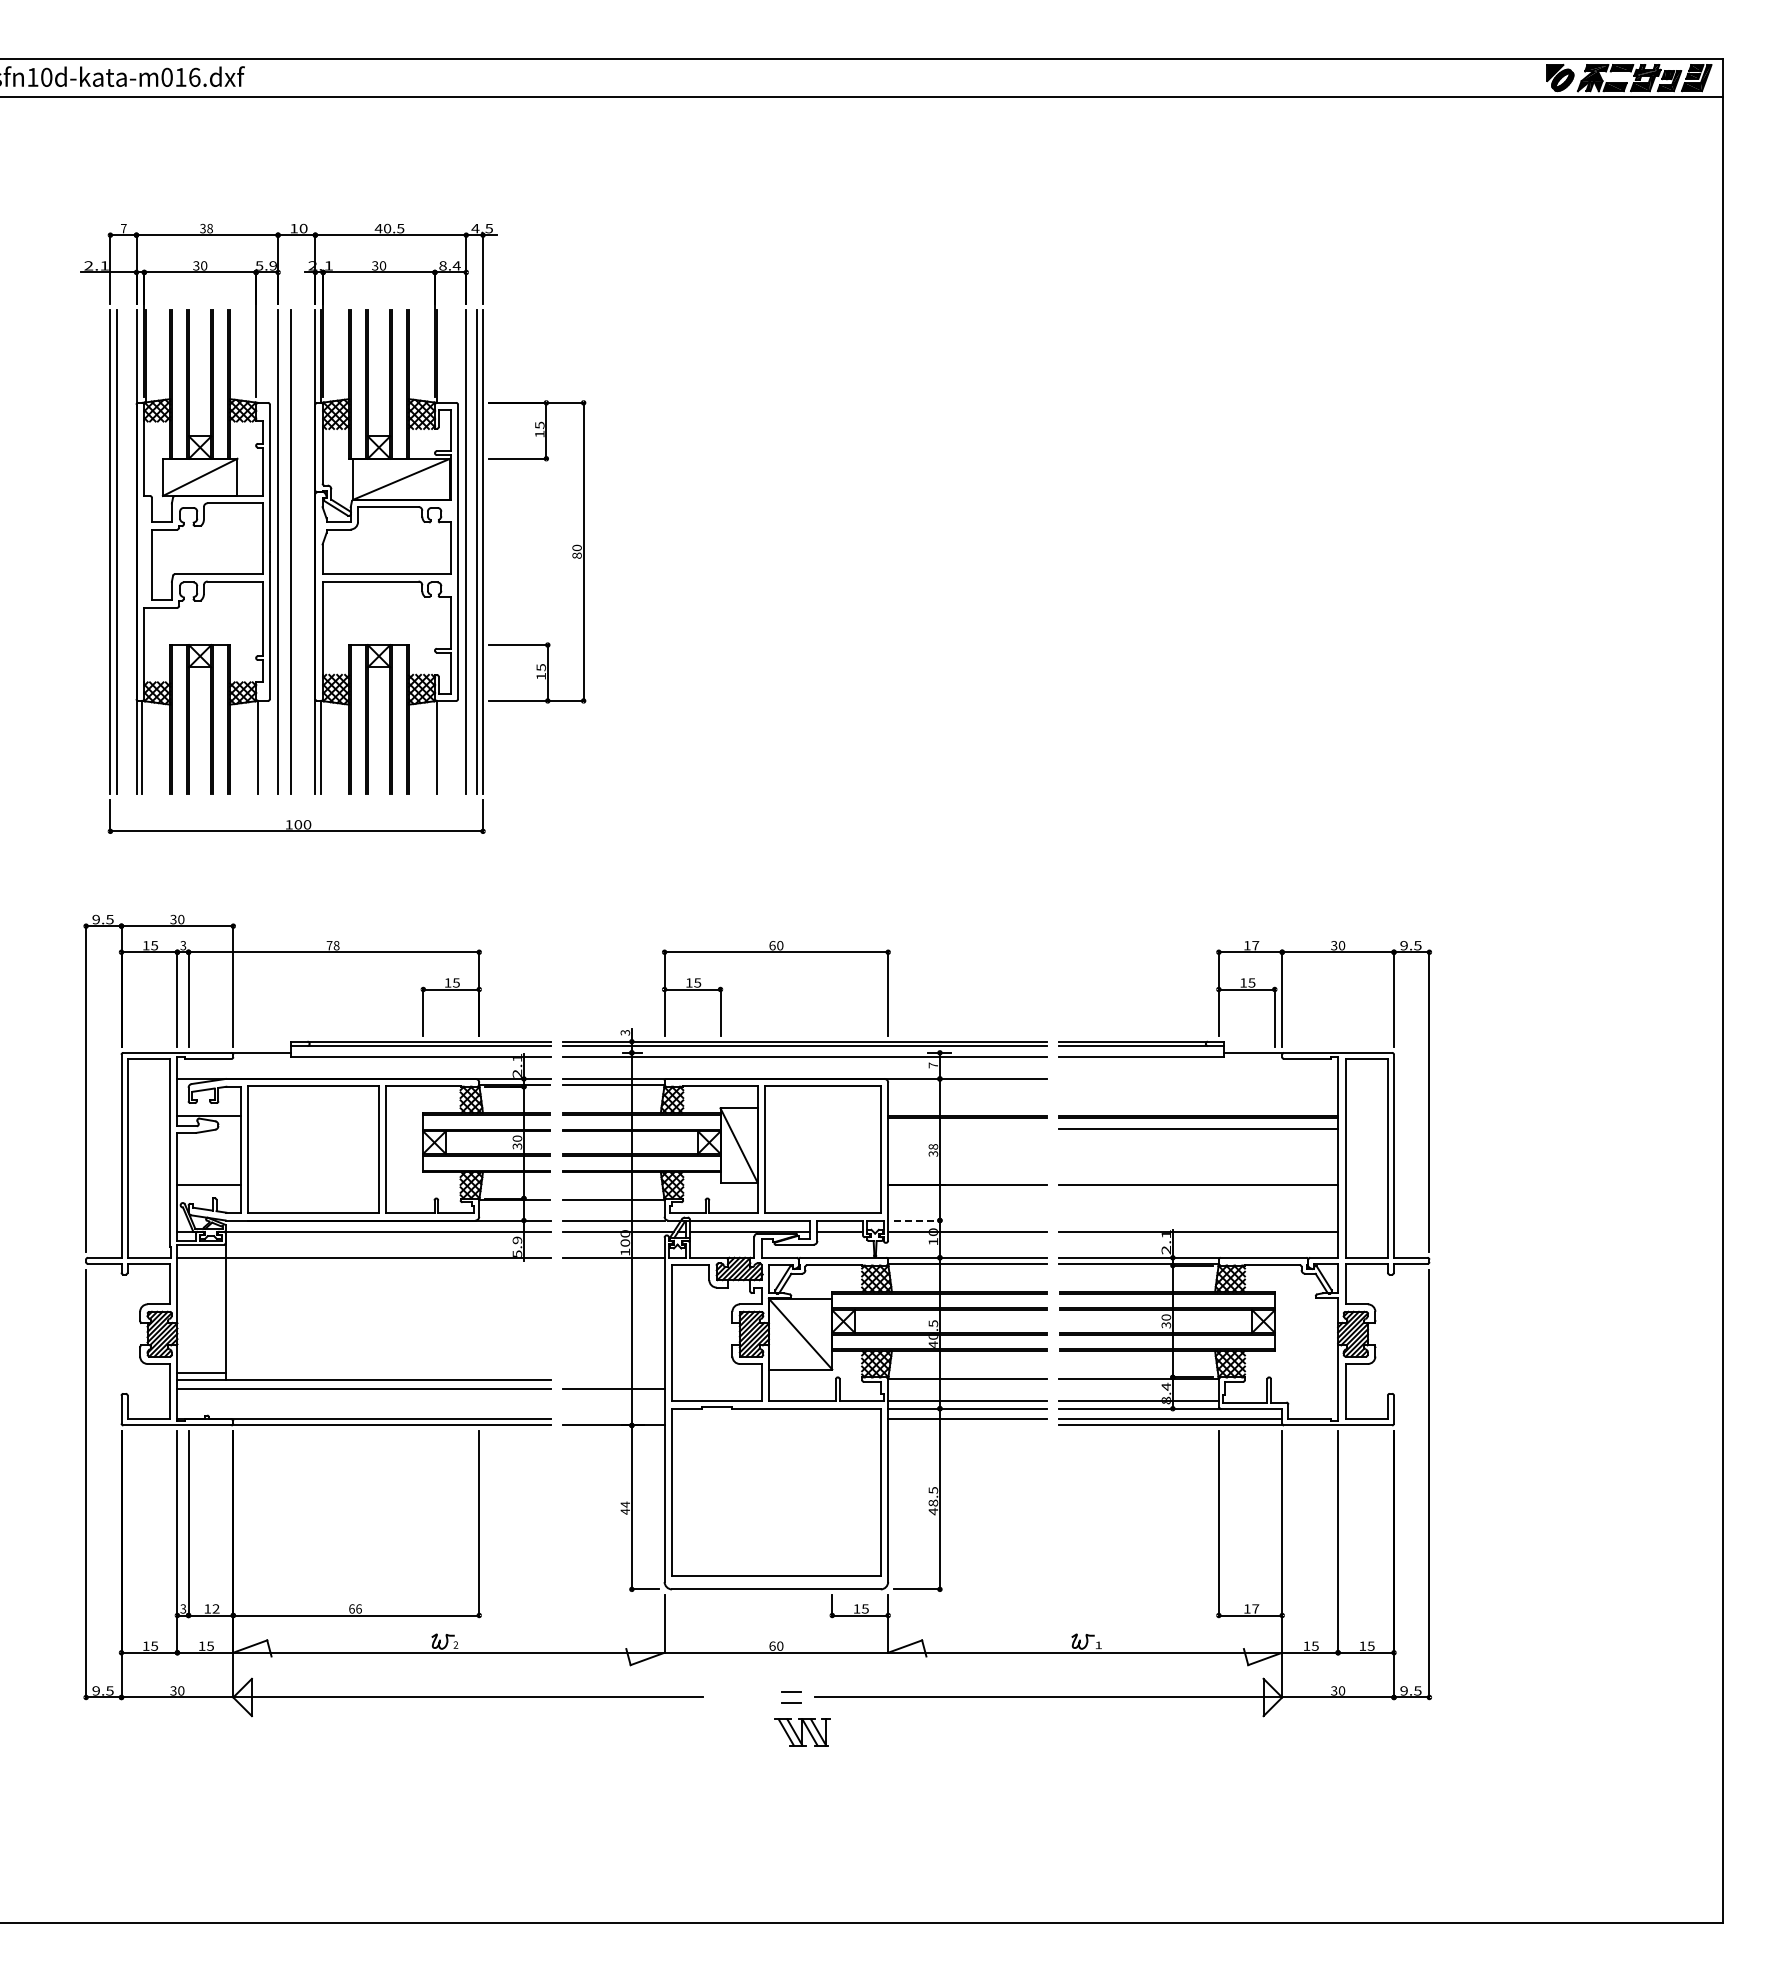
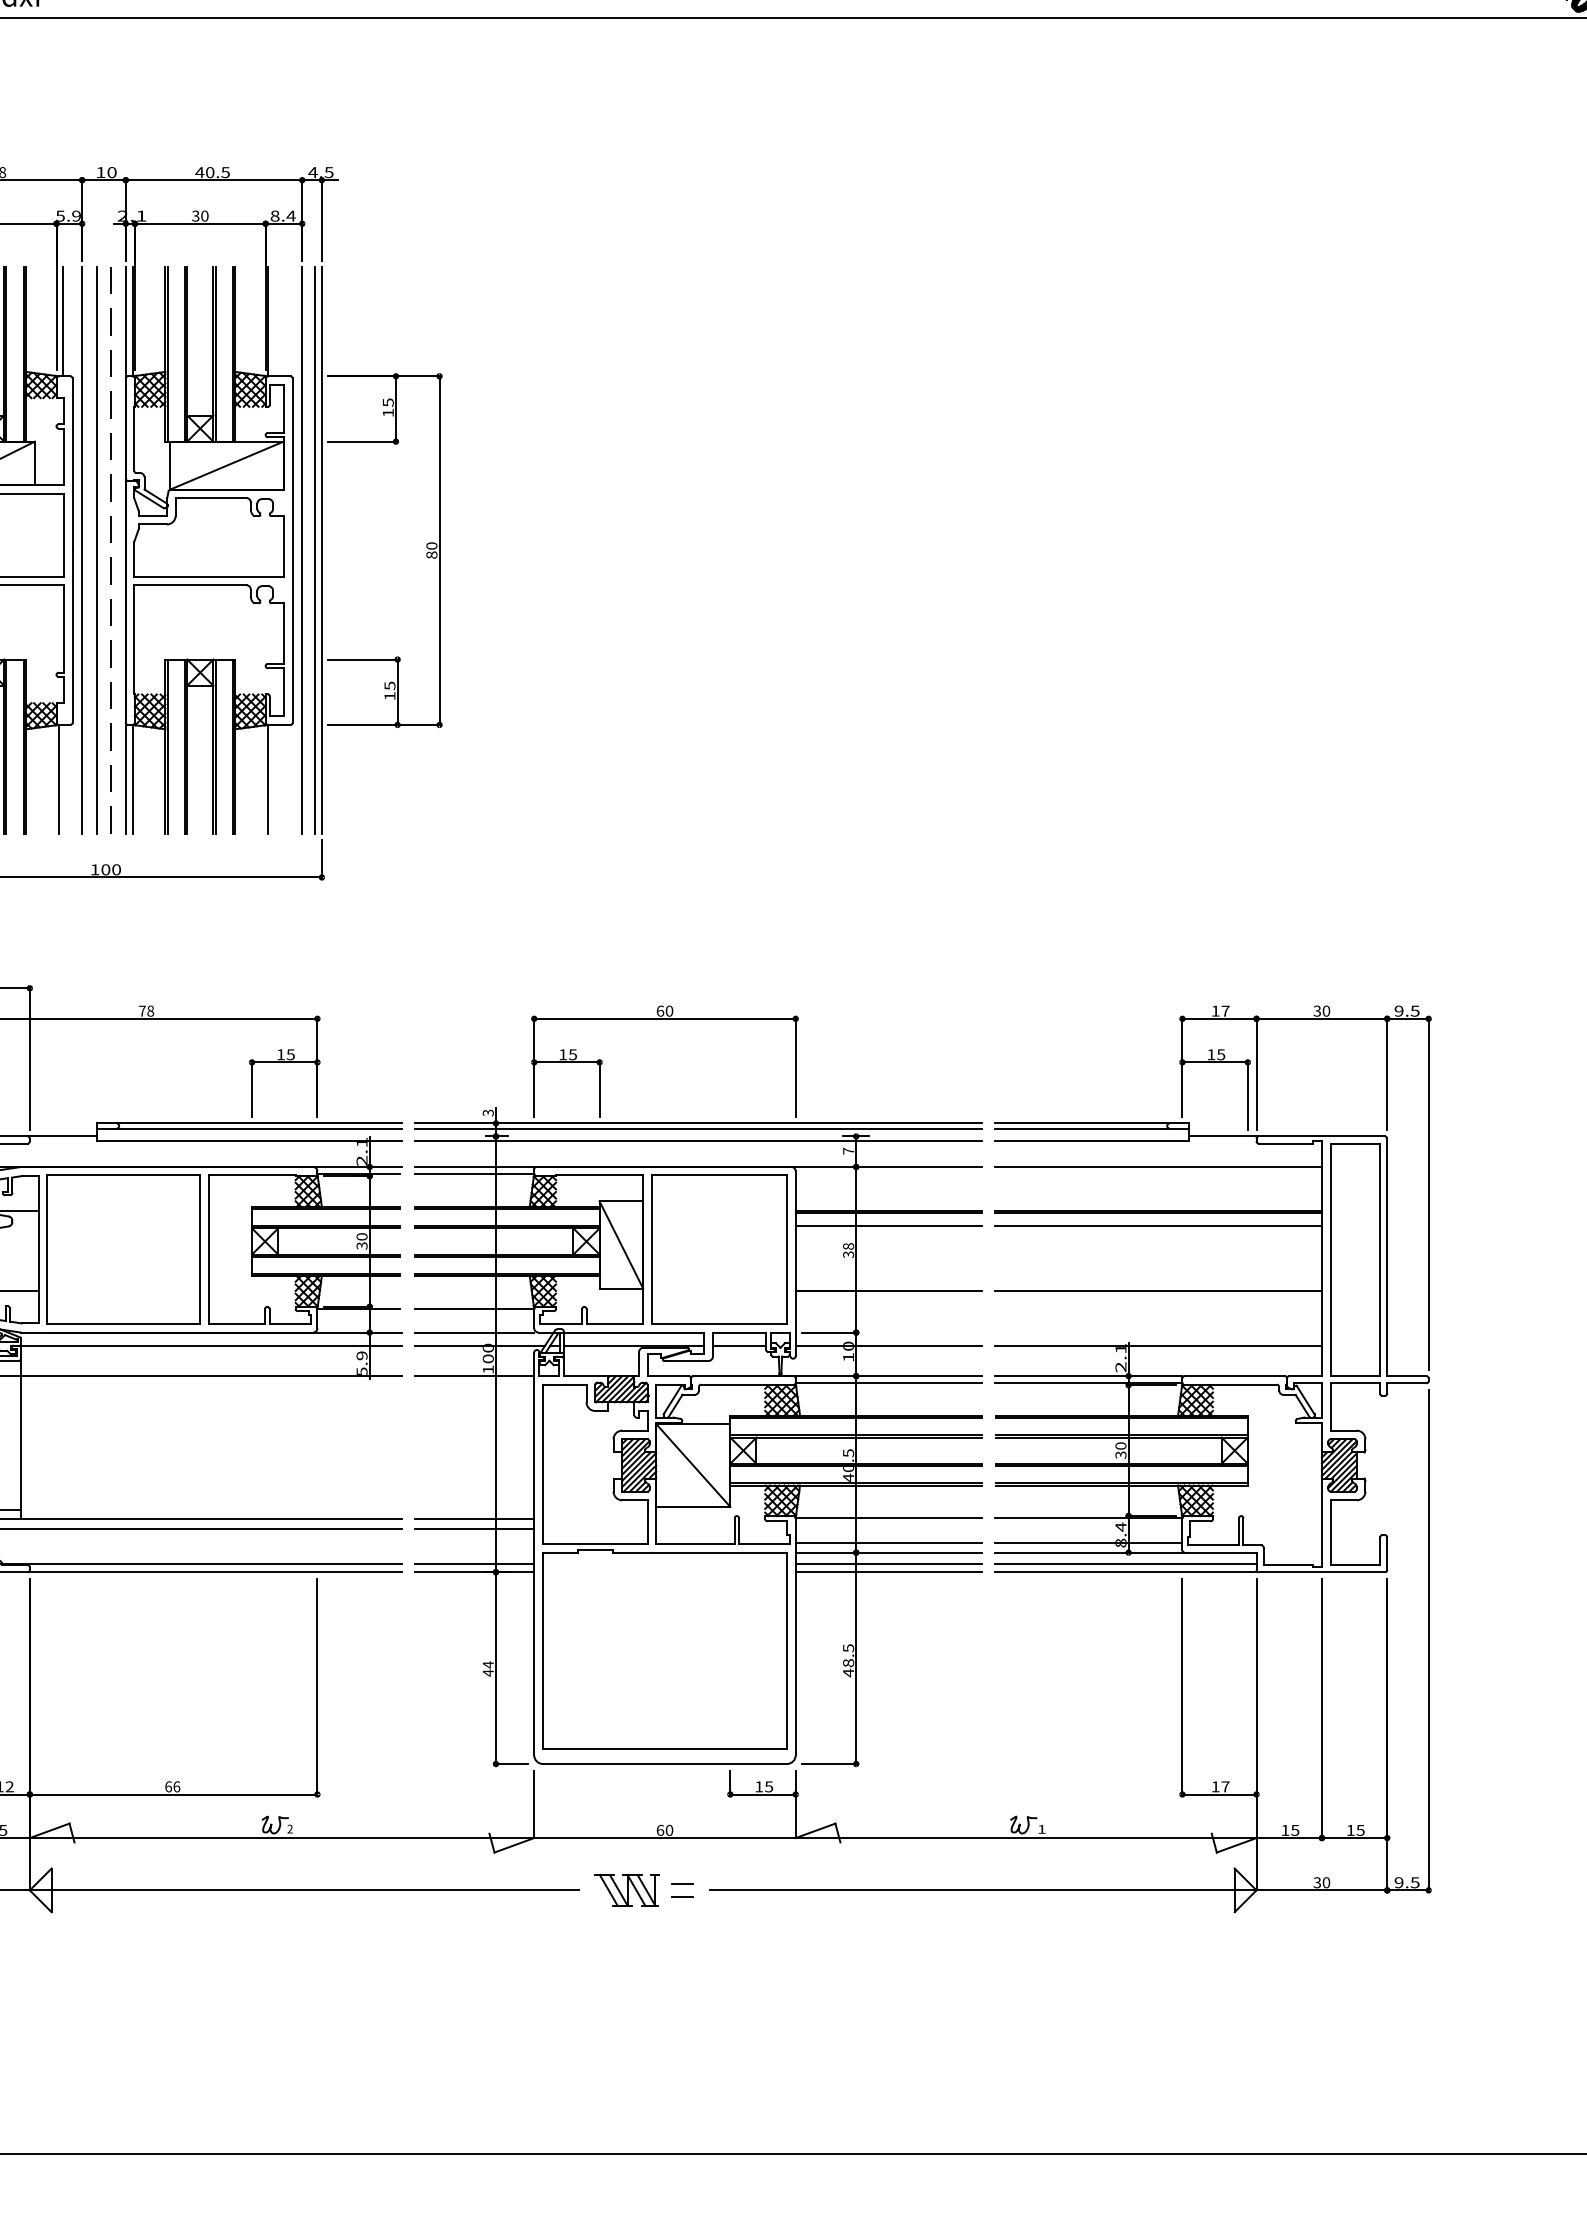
line: (261, 355) -> (62, 320), added
line: (301, 545) -> (109, 543), added
line: (1198, 1078) -> (1158, 1166), added
line: (967, 1129) -> (888, 1226), added
line: (917, 1220) -> (829, 1332), dashed -> solid
line: (613, 1380) -> (474, 1519), added
line: (613, 1418) -> (474, 1564), added
line: (967, 1425) -> (888, 1572), added
part: (802, 1732) -> (627, 1890), moved

